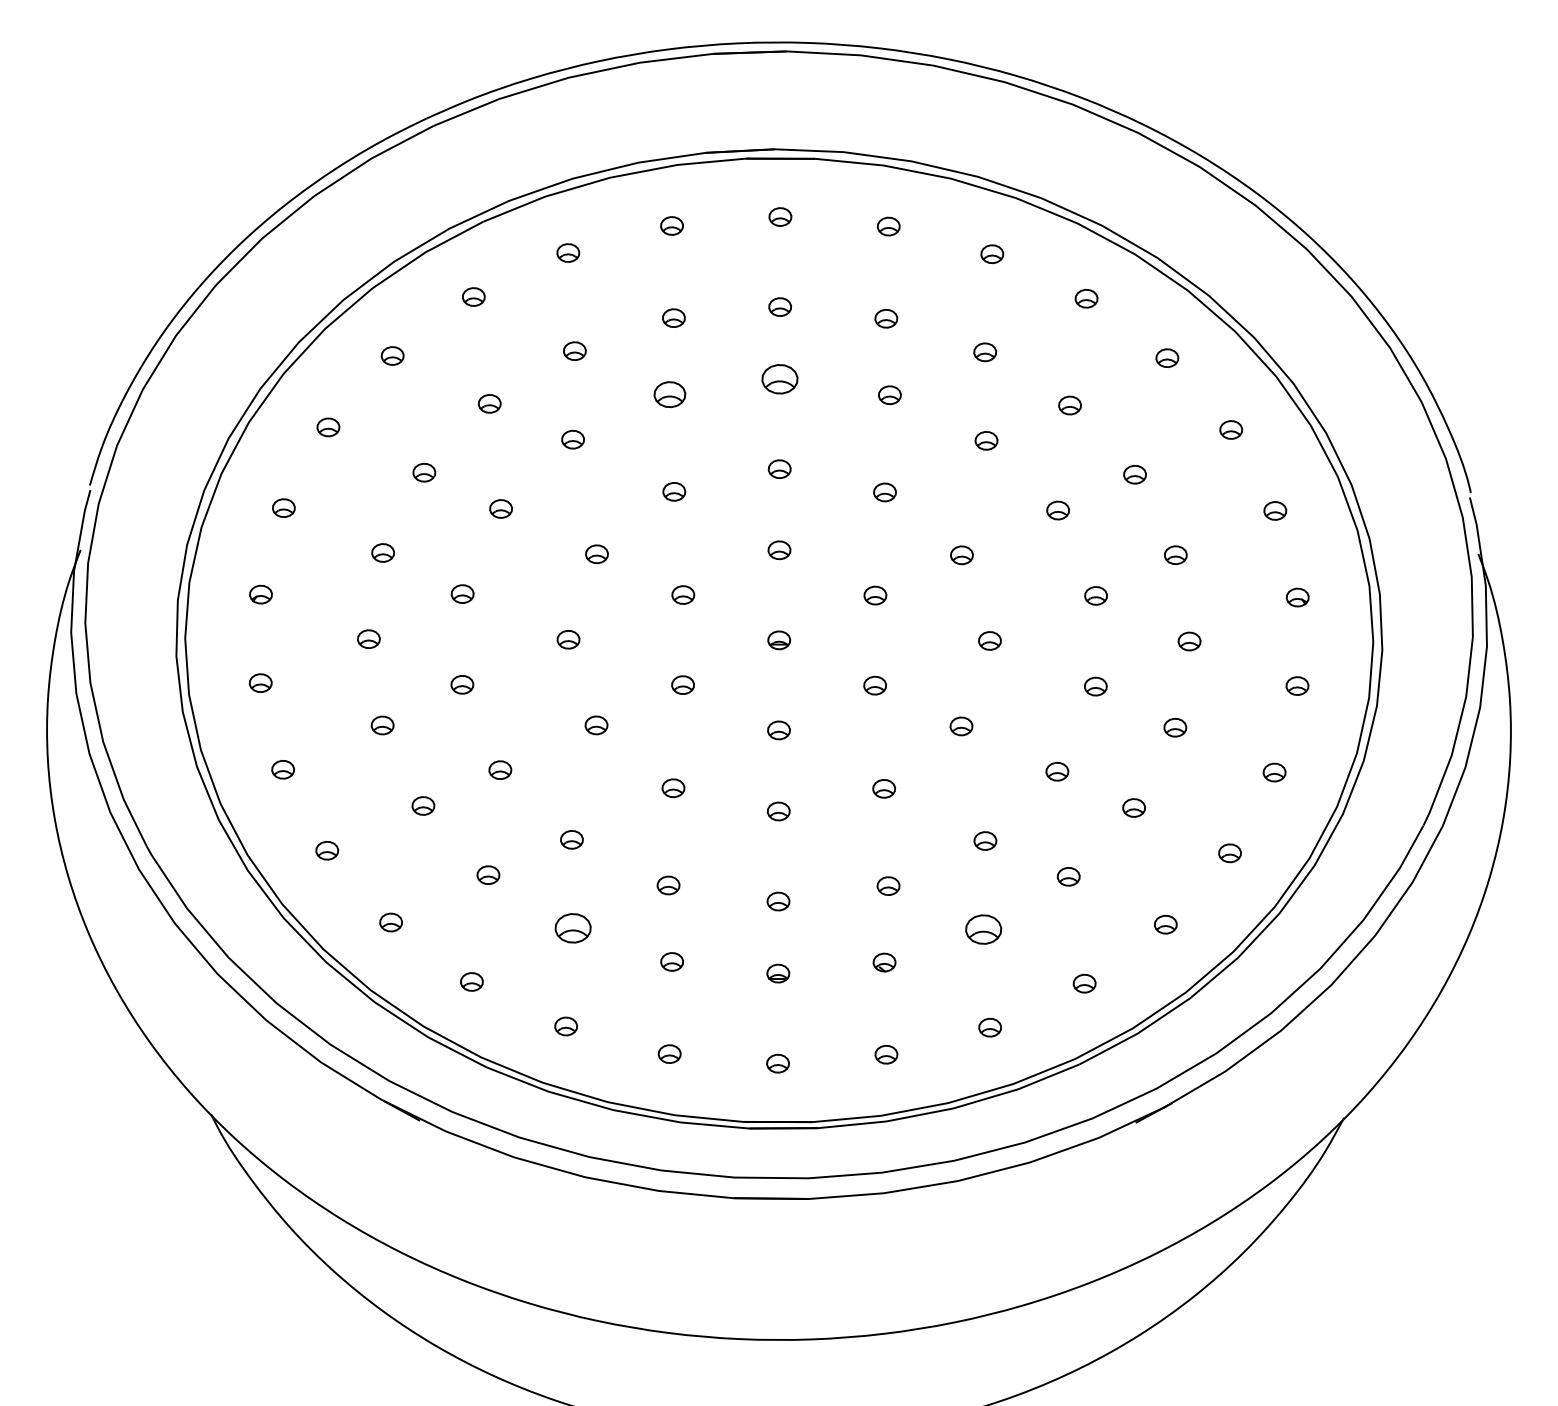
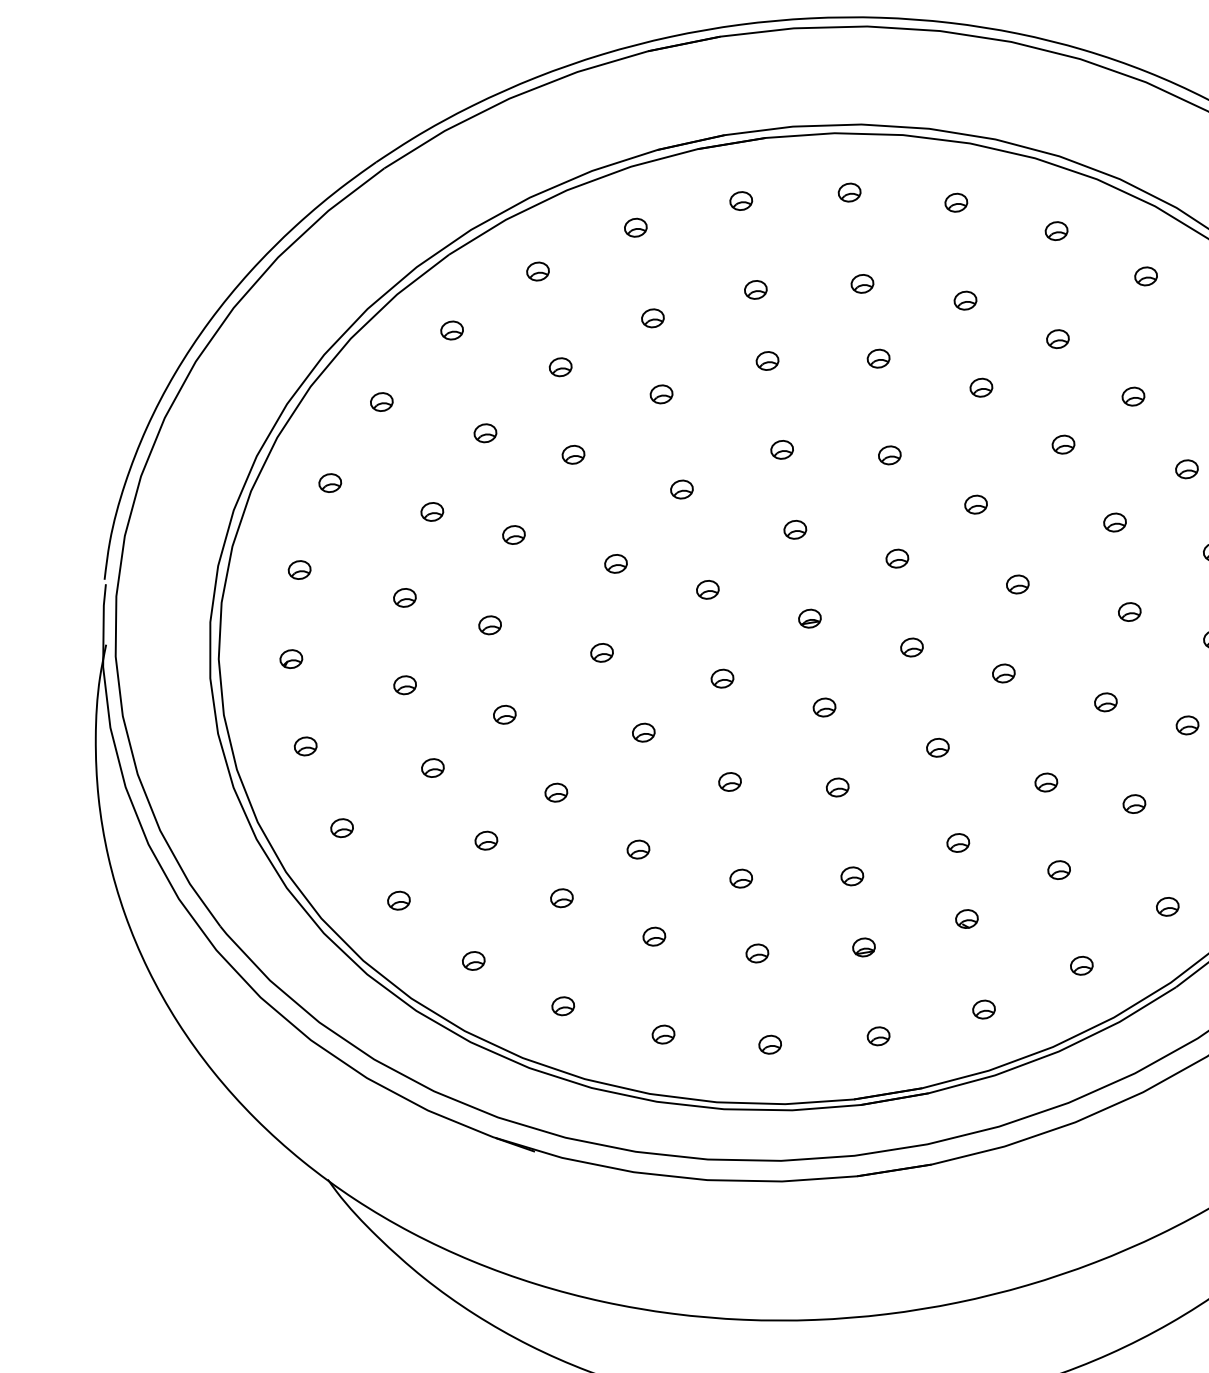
part: (779, 378) -> (766, 360), size x0.62
part: (669, 394) -> (661, 394), size x0.71
part: (573, 928) -> (654, 936), size x0.62
part: (983, 929) -> (1059, 870), size x0.62

